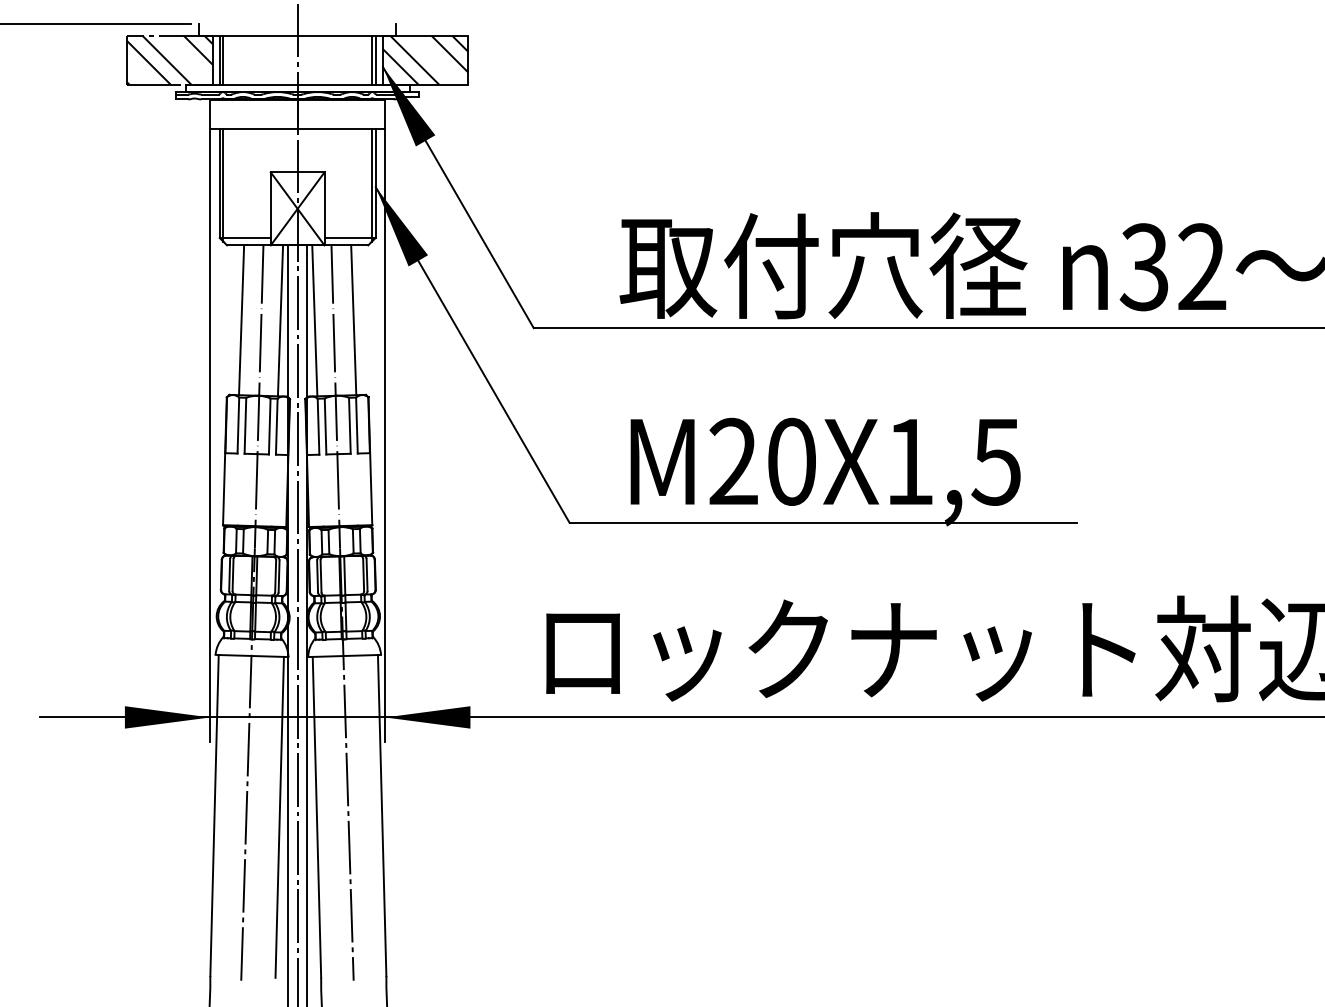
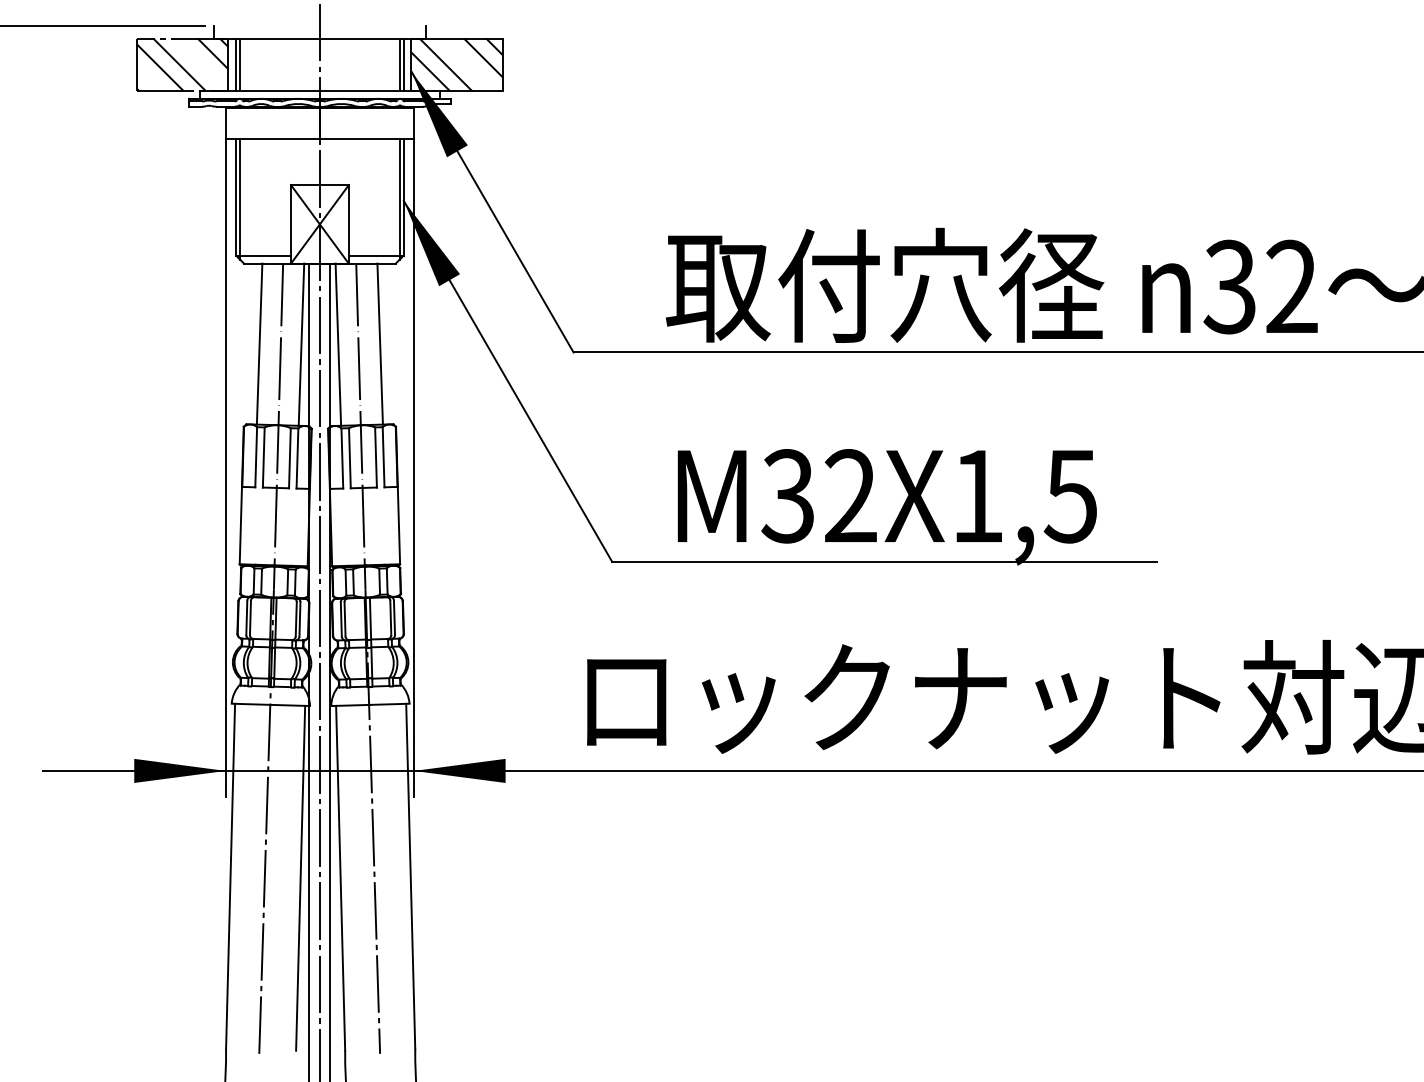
text: (761, 461) -> (818, 495), M20X1,5 -> M32X1,5

